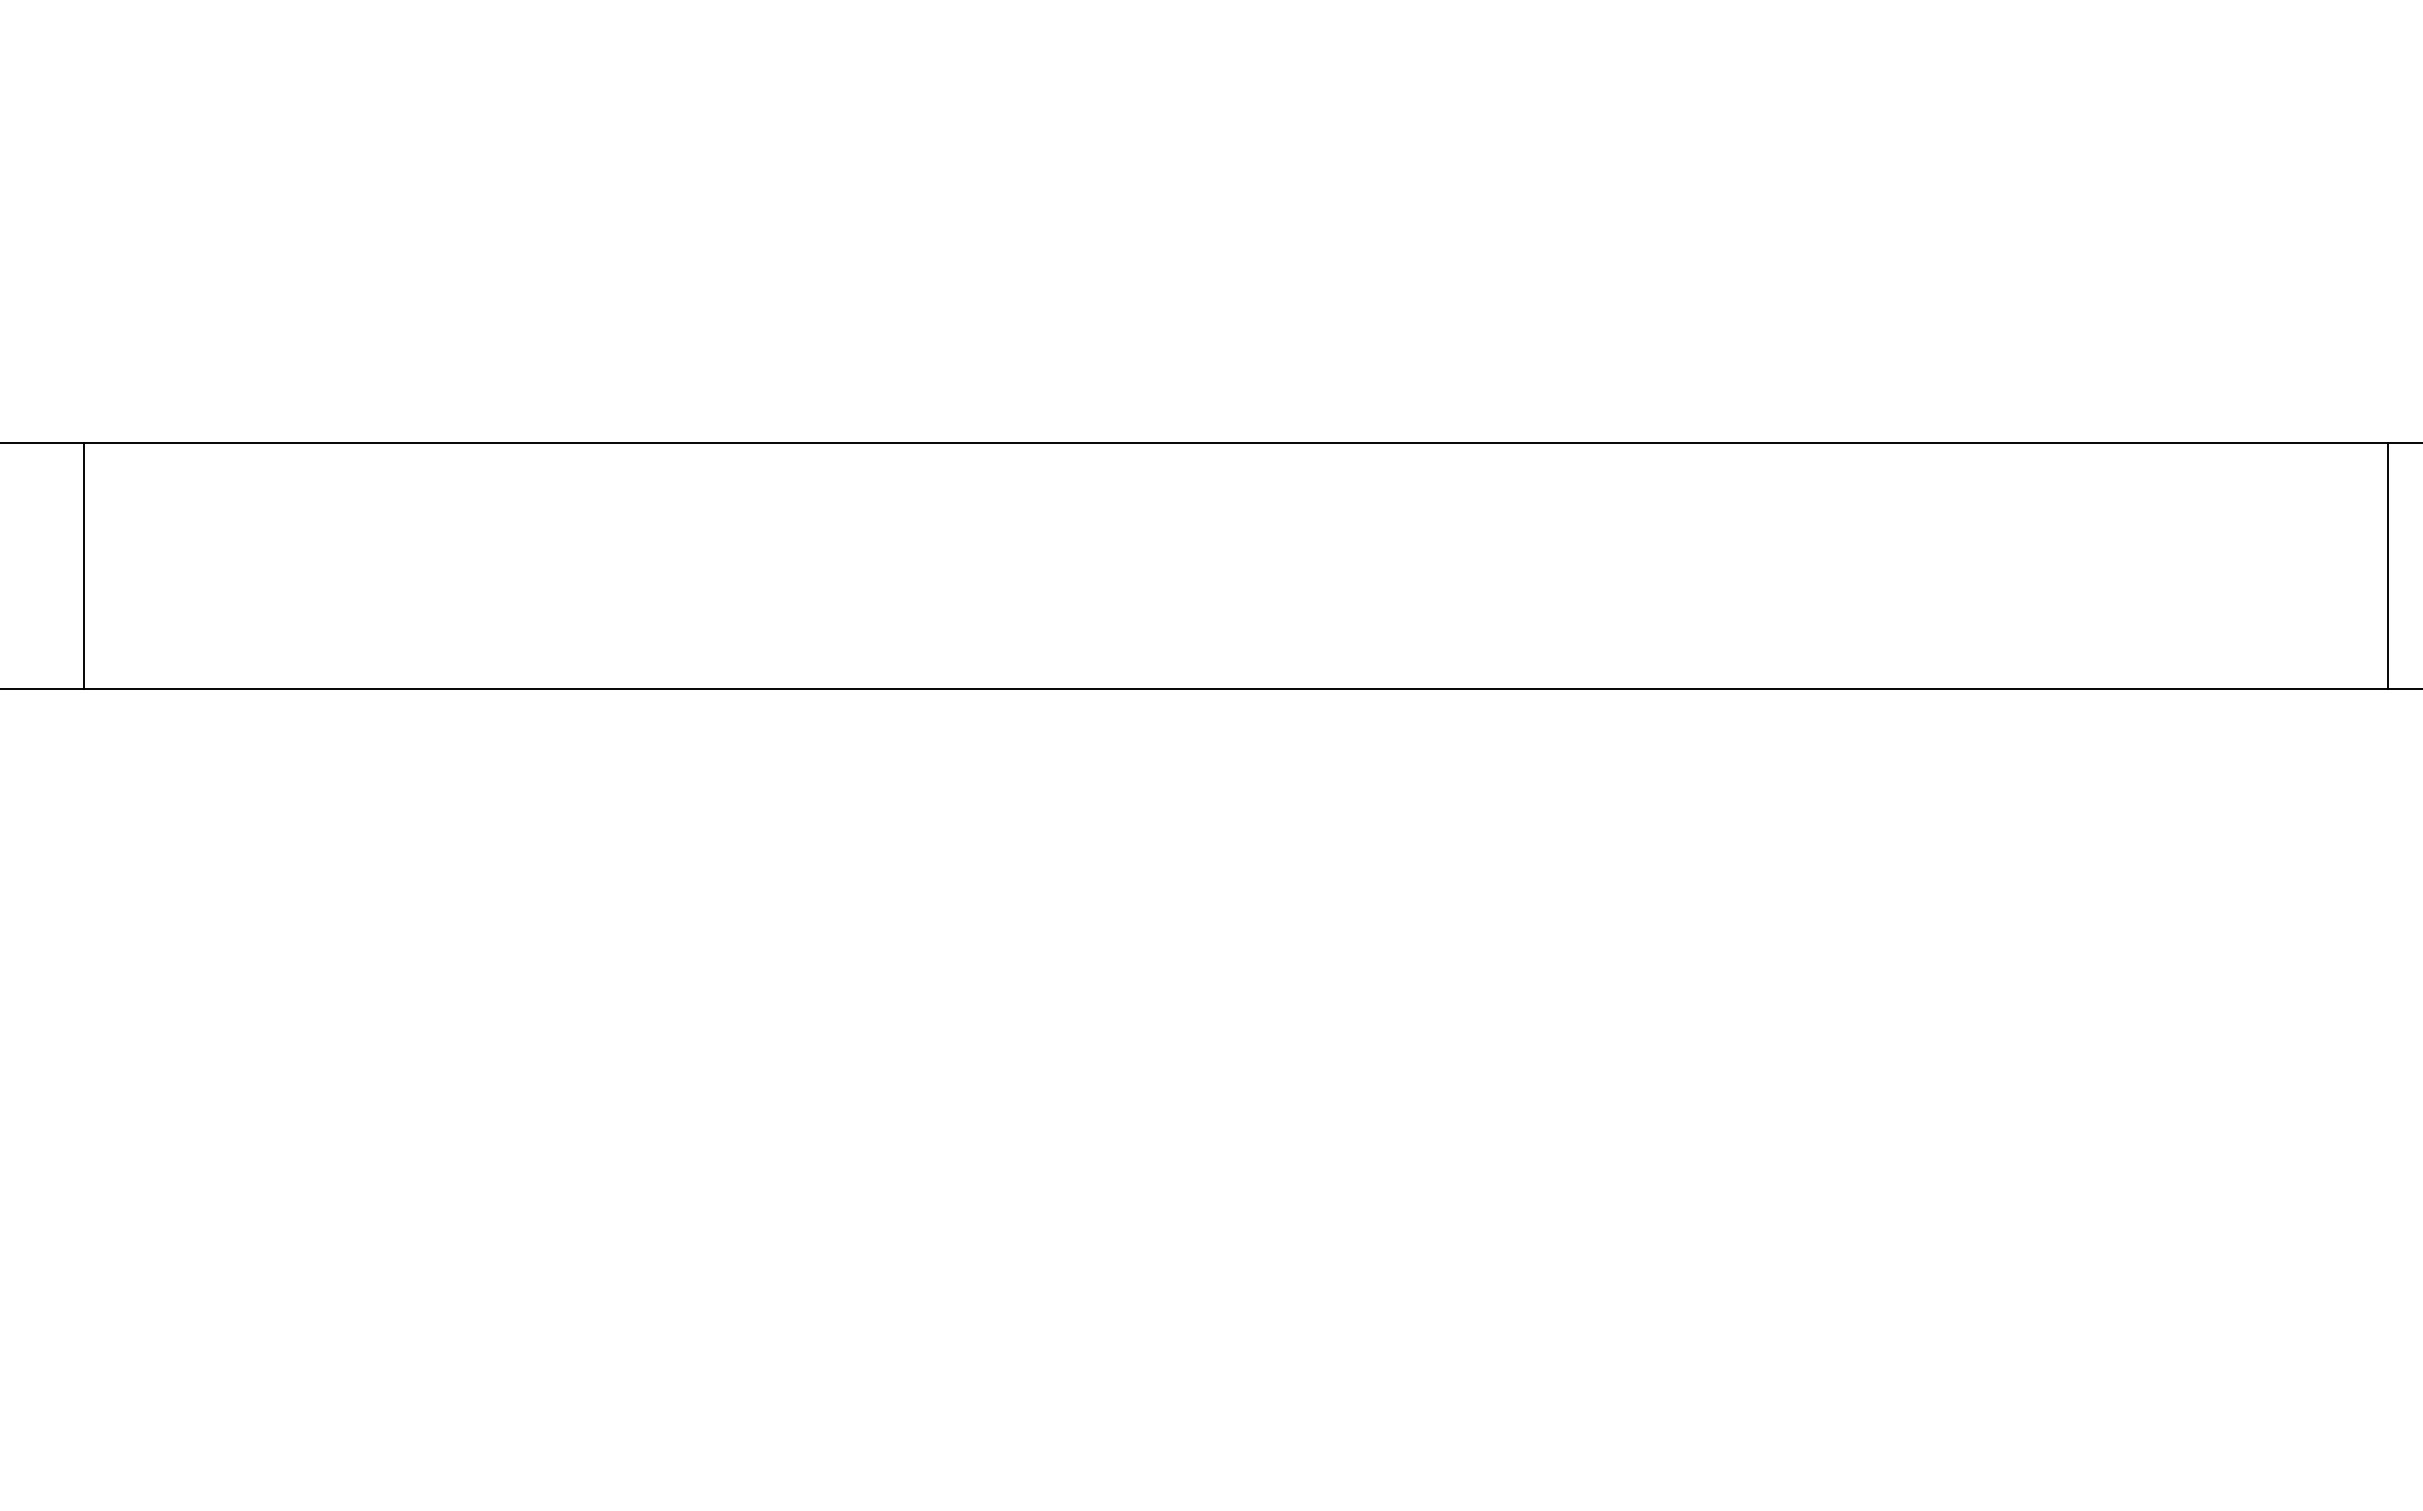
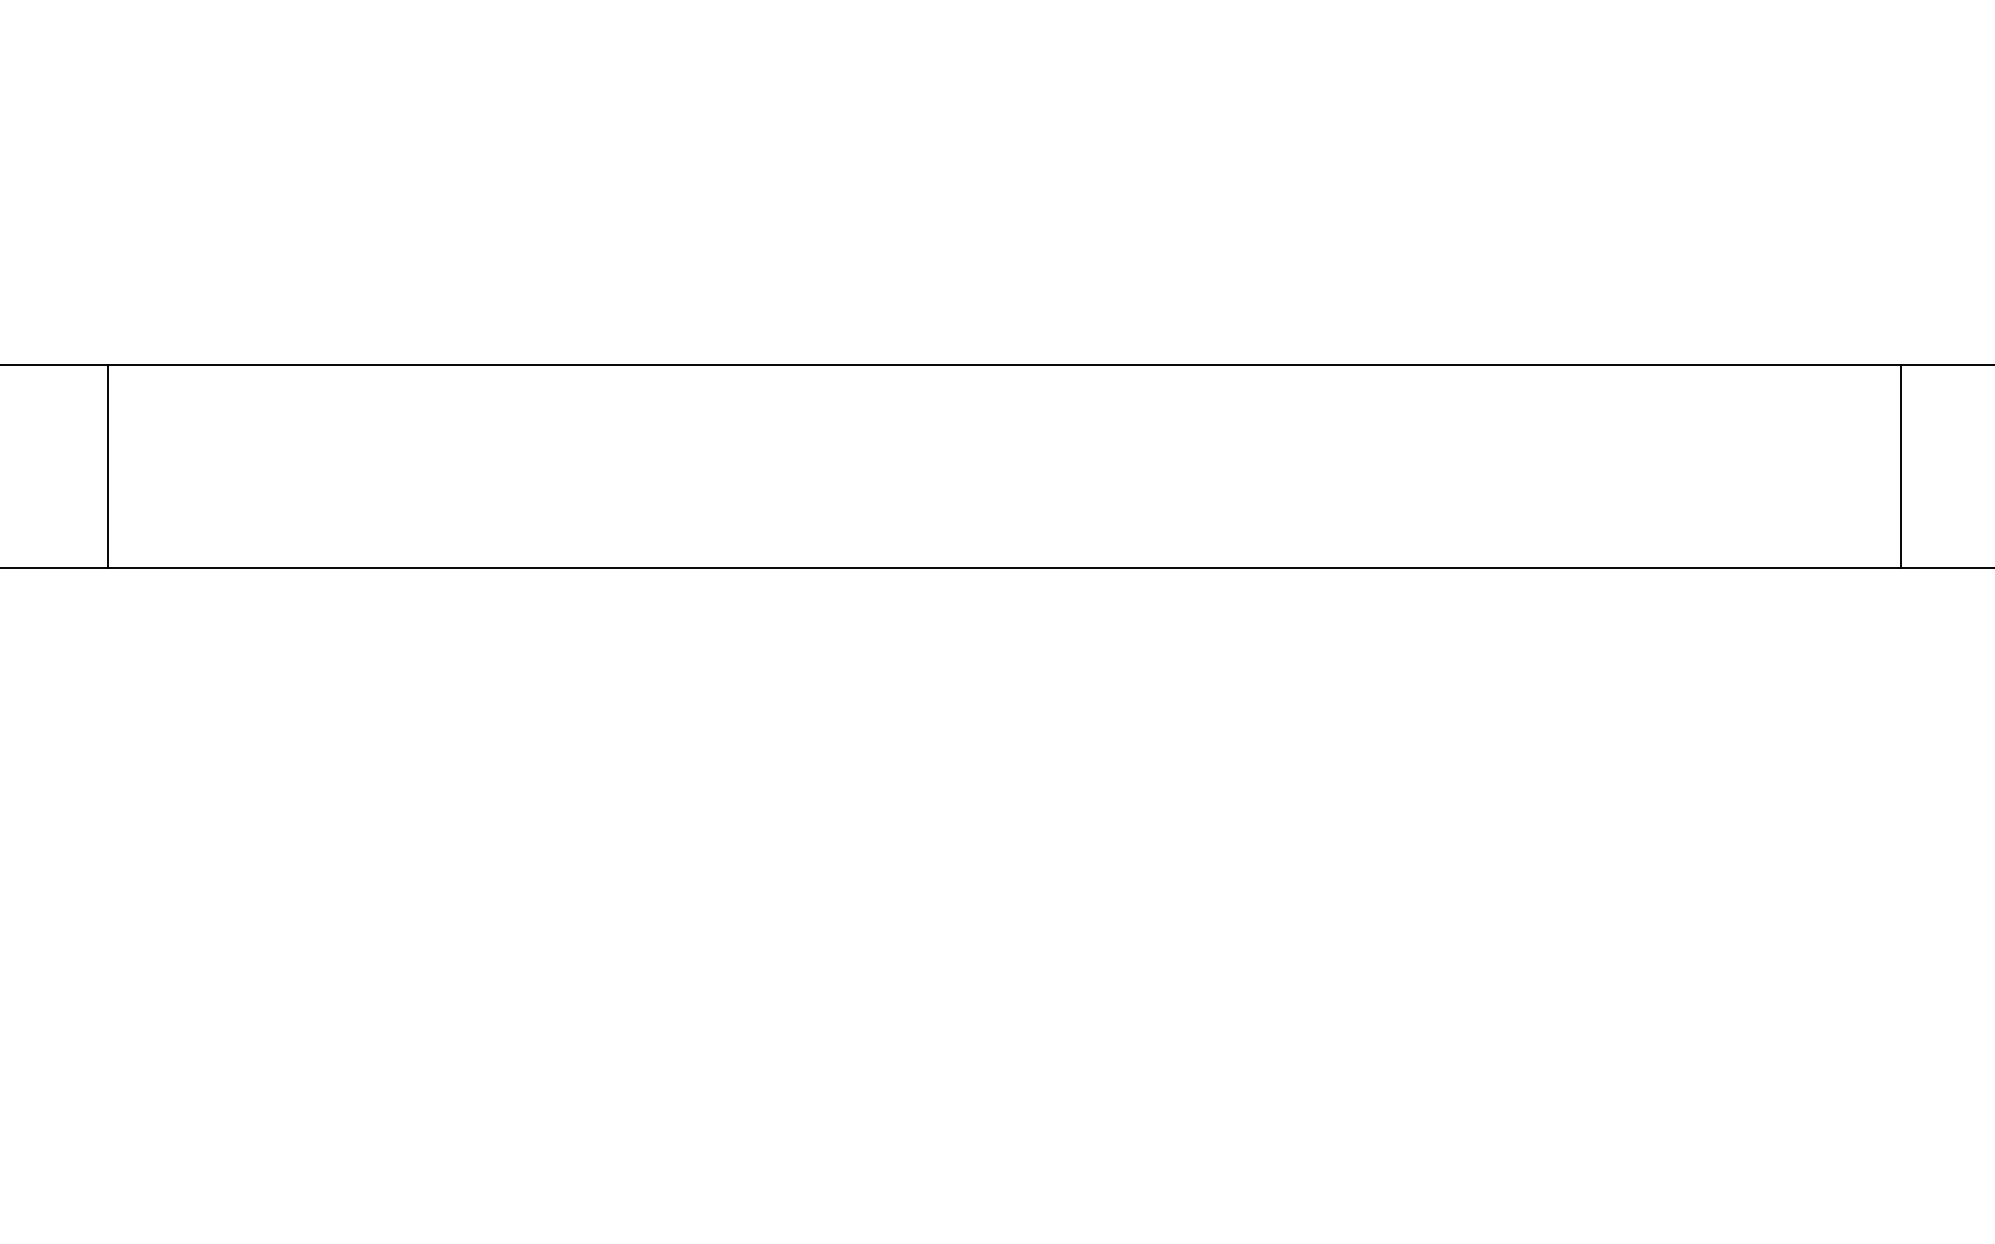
line: (84, 565) -> (108, 465), moved
line: (2387, 565) -> (1900, 465), moved

